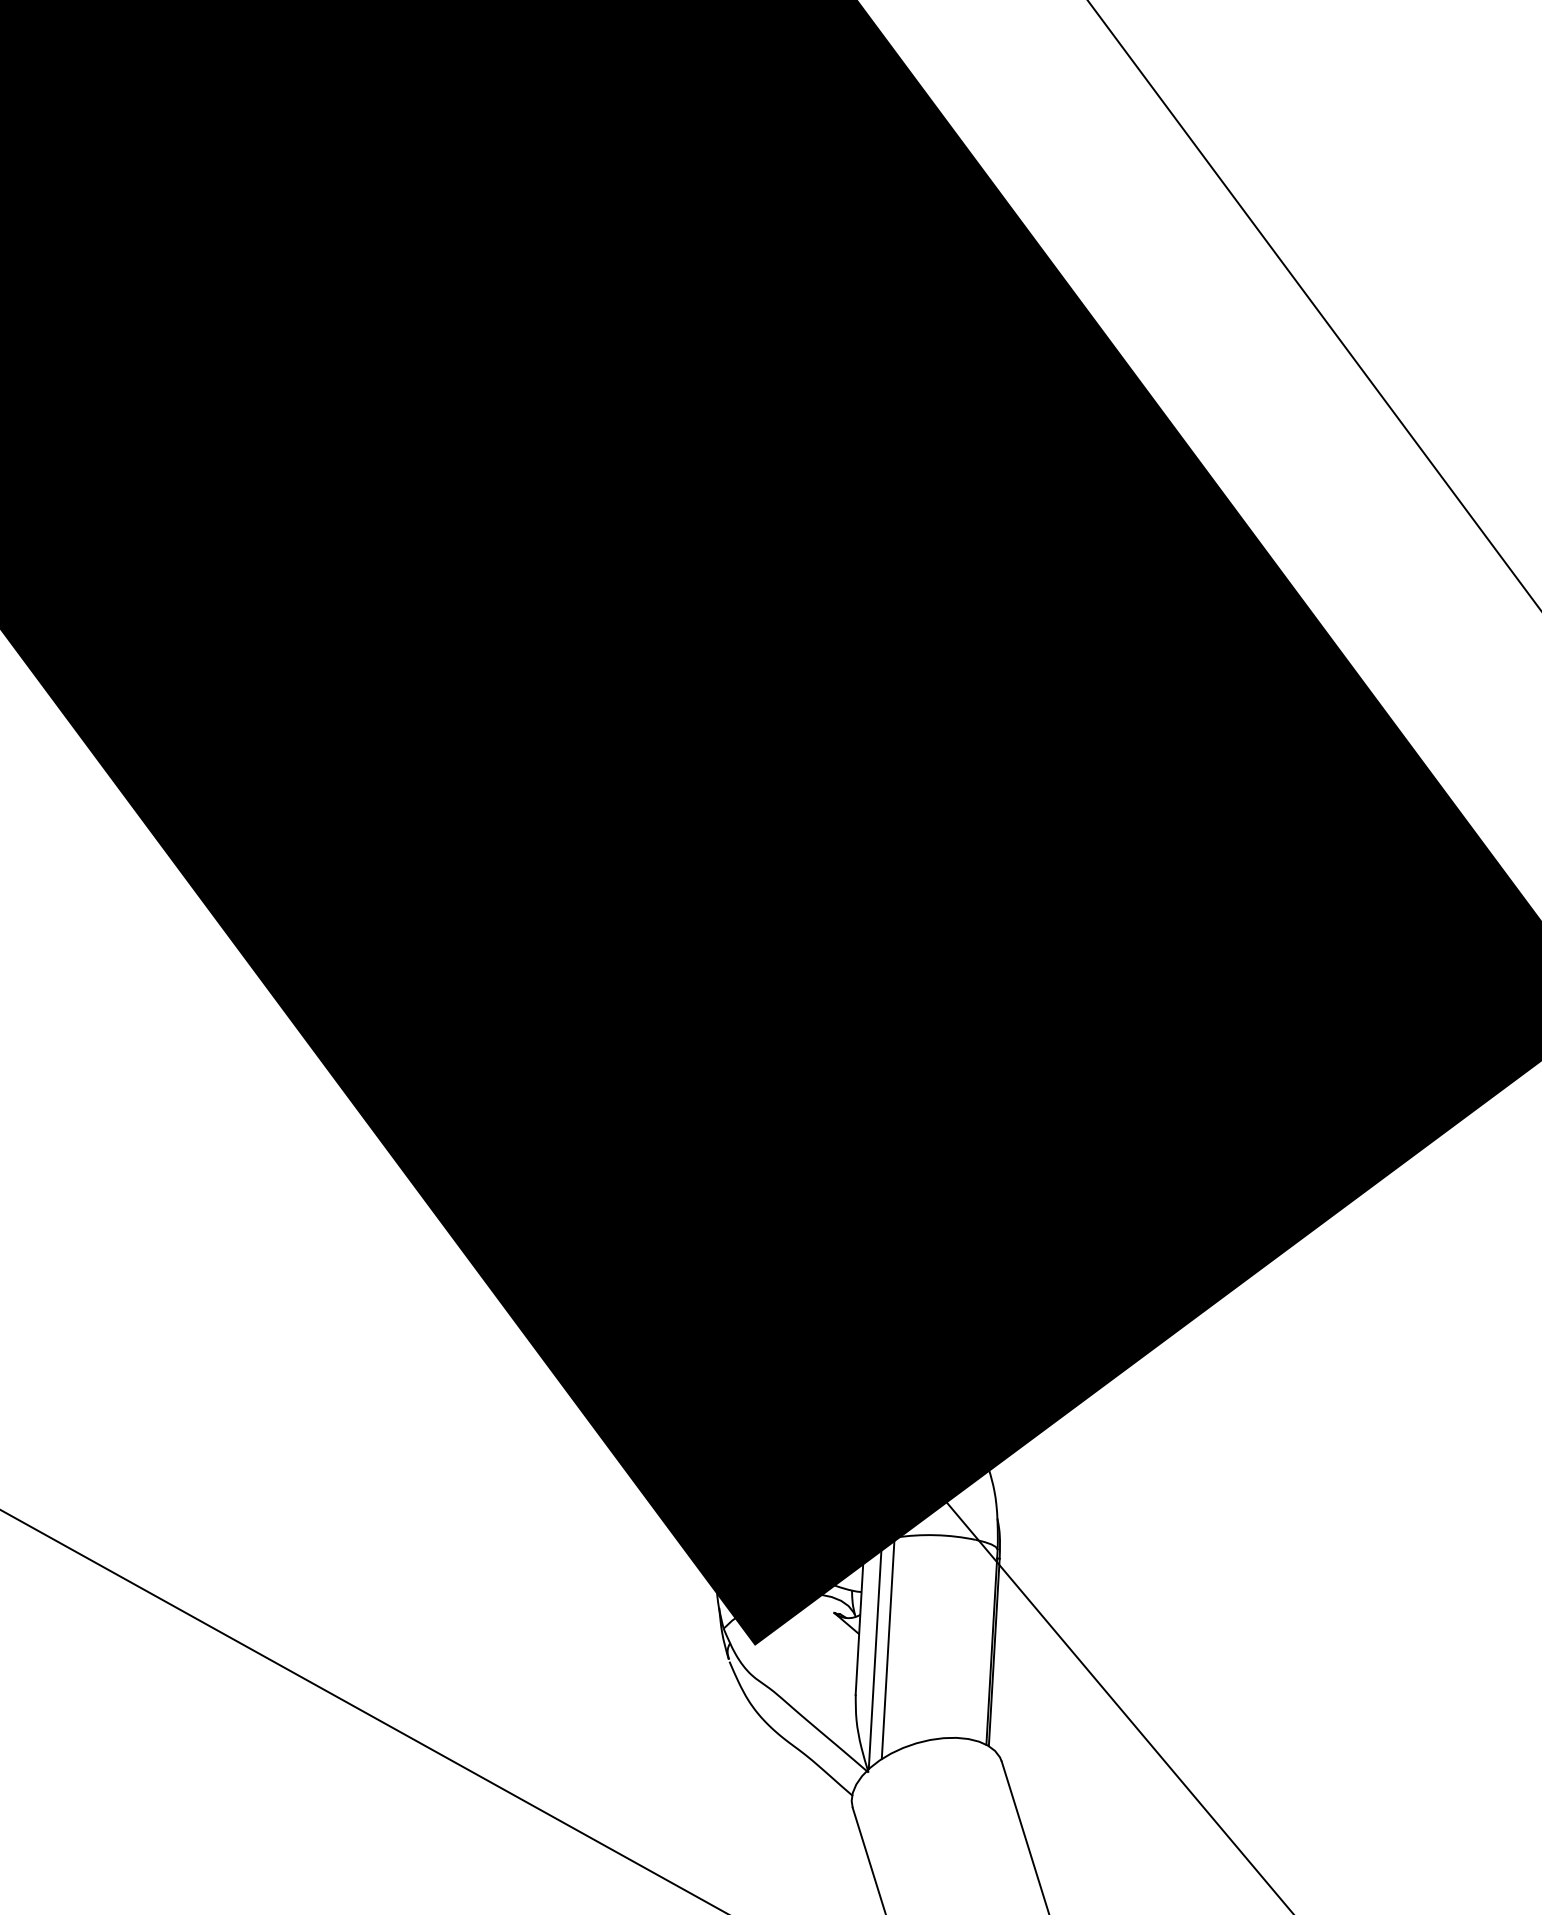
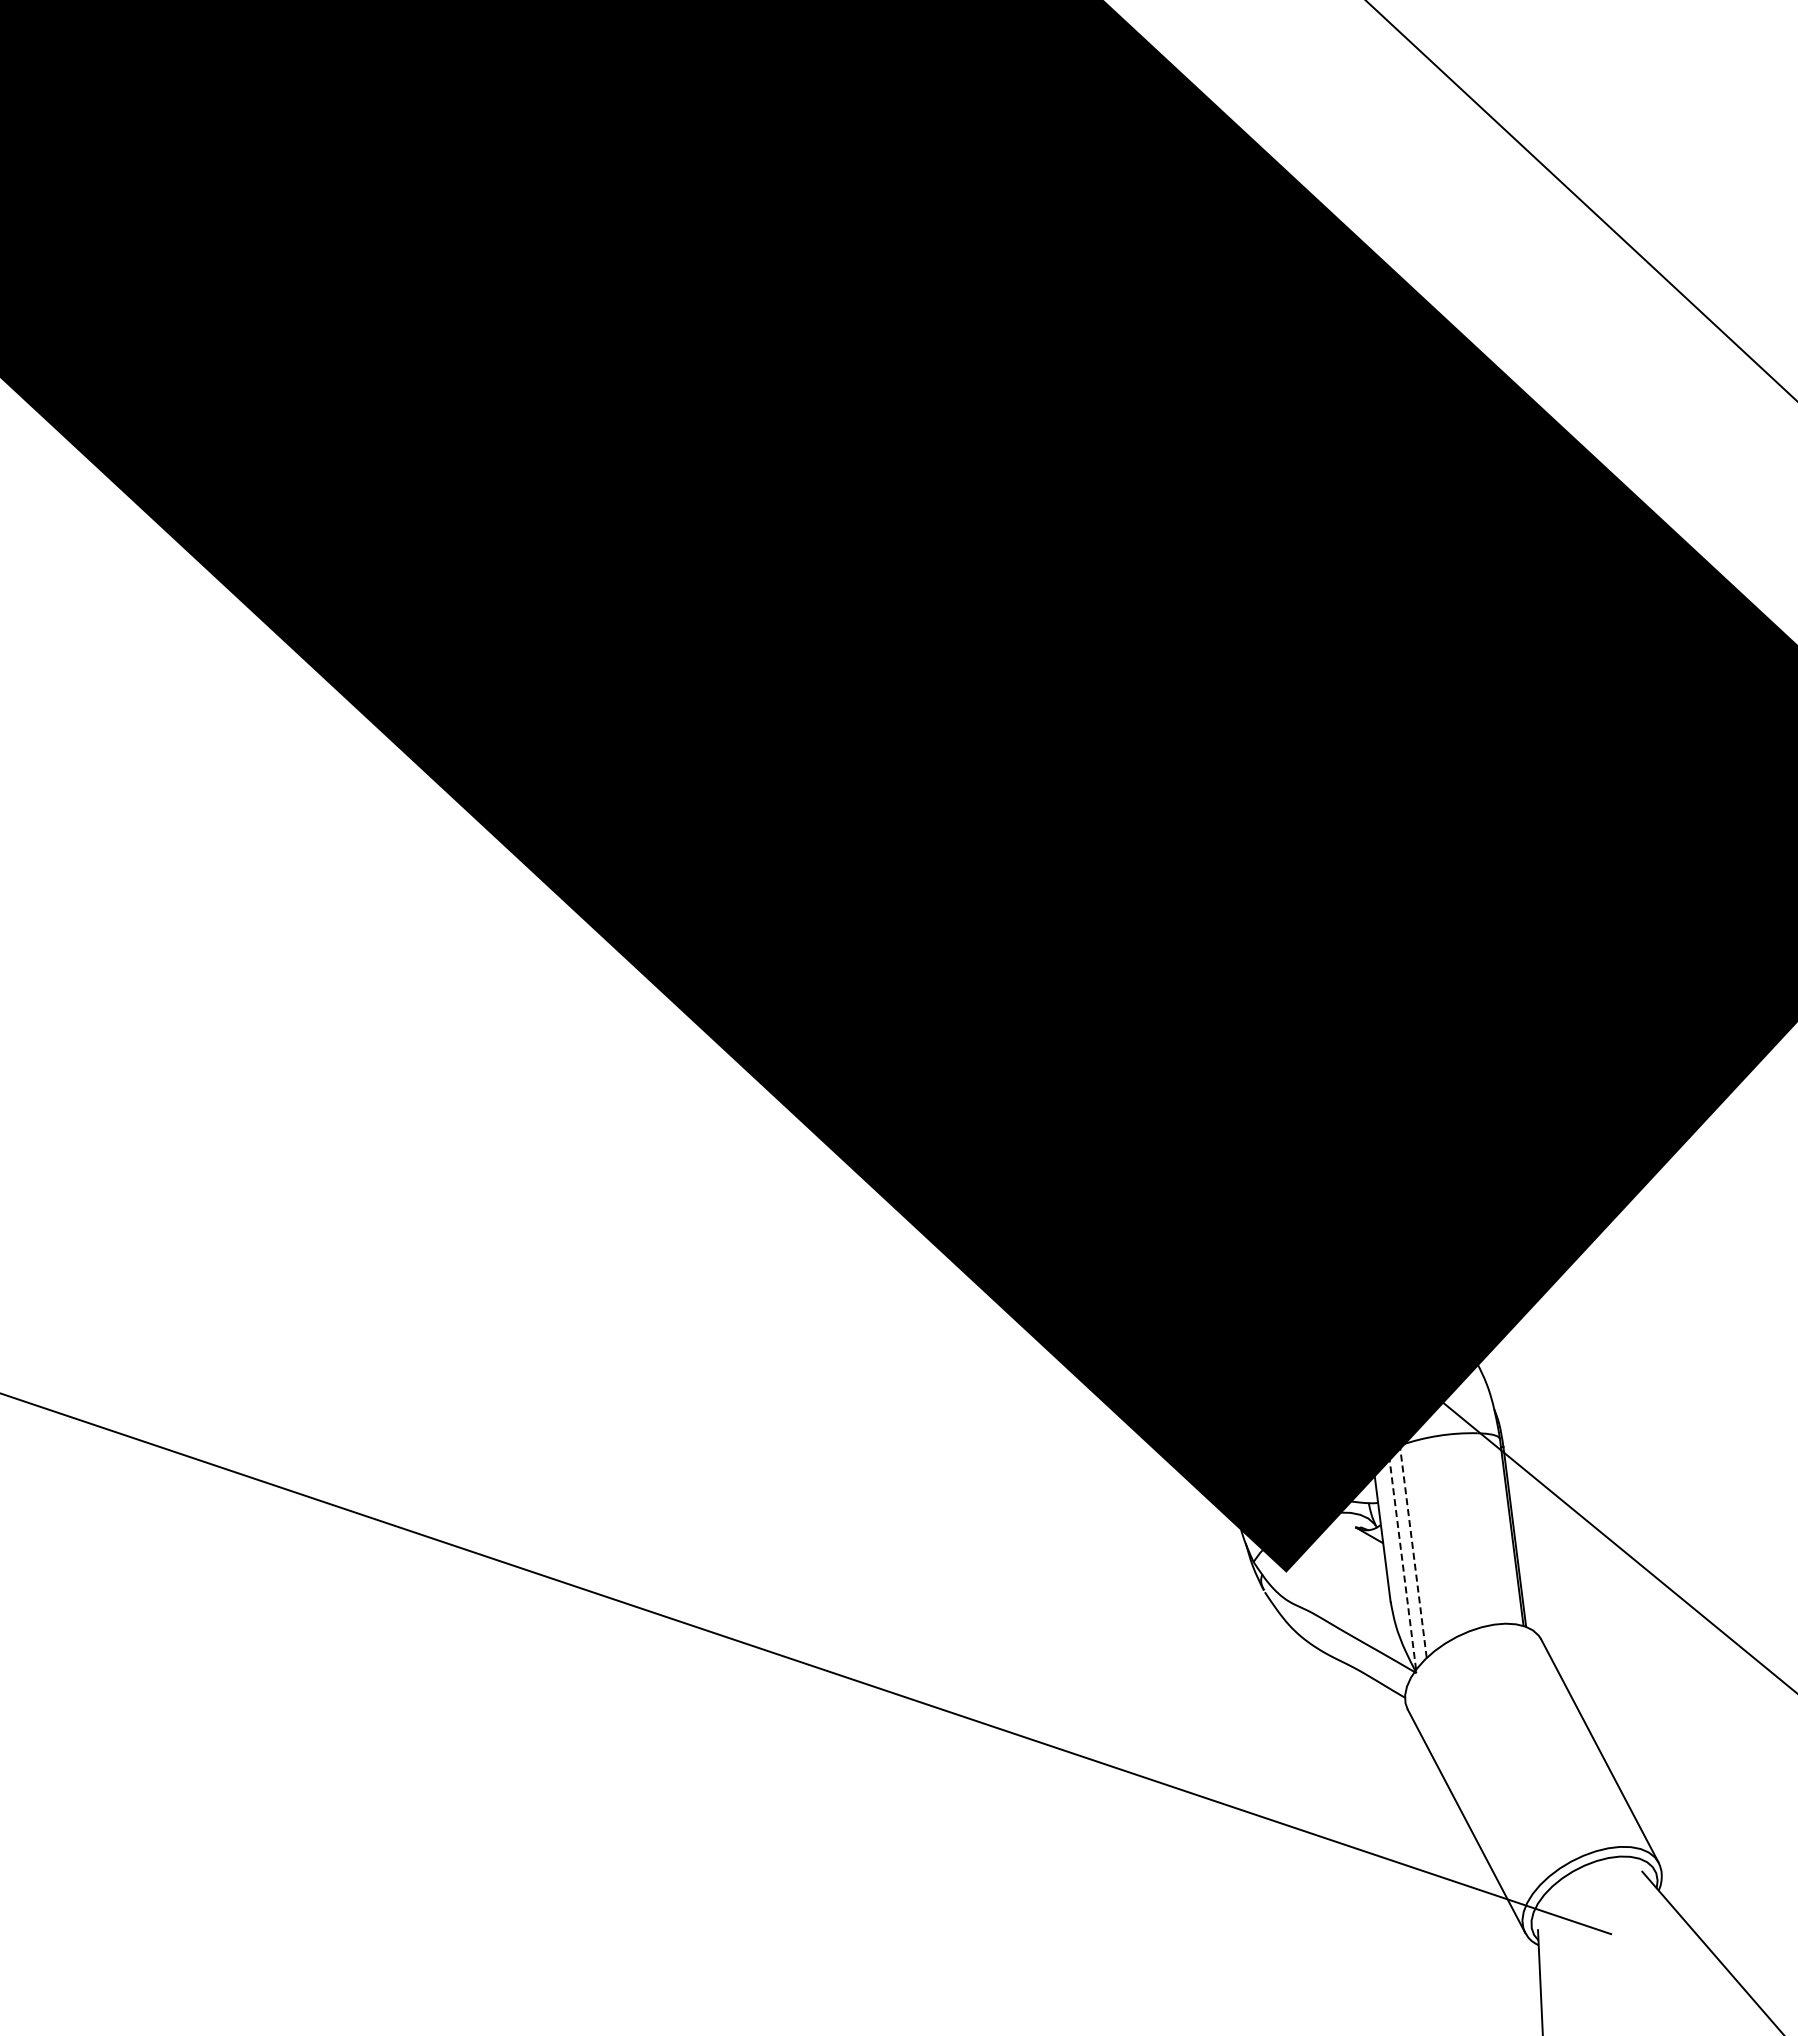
line: (888, 1647) -> (1413, 1550), solid -> dashed
line: (875, 1652) -> (1401, 1557), solid -> dashed

